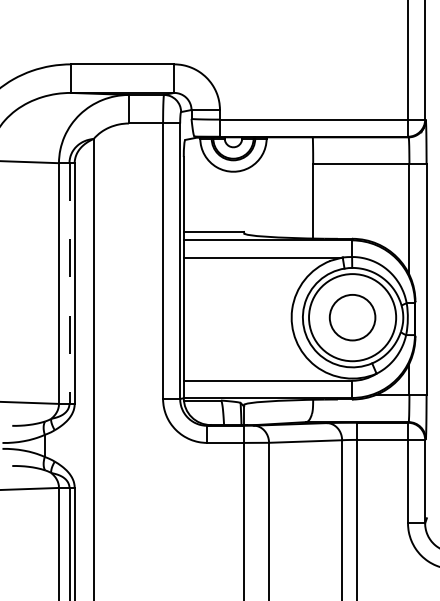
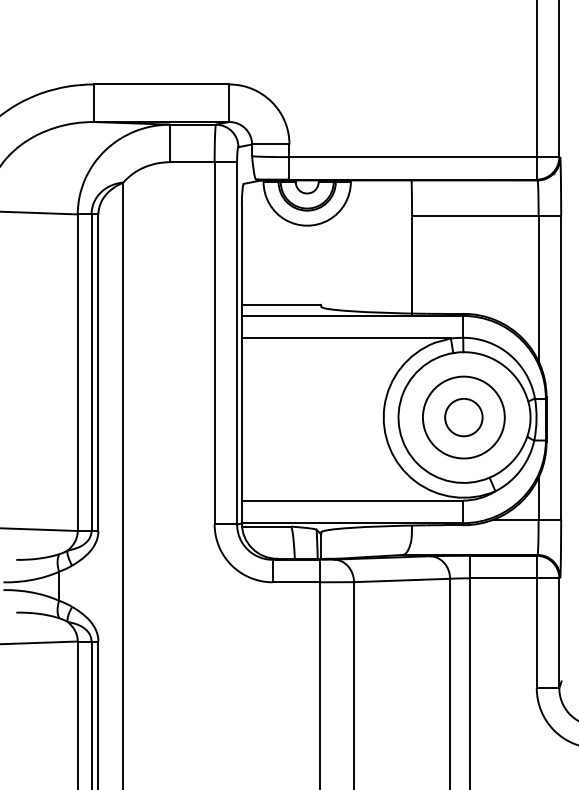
line: (69, 284) -> (91, 373), dashed -> solid
circle: (352, 317) -> (463, 417), size x0.62
circle: (352, 317) -> (463, 417), size x0.71

